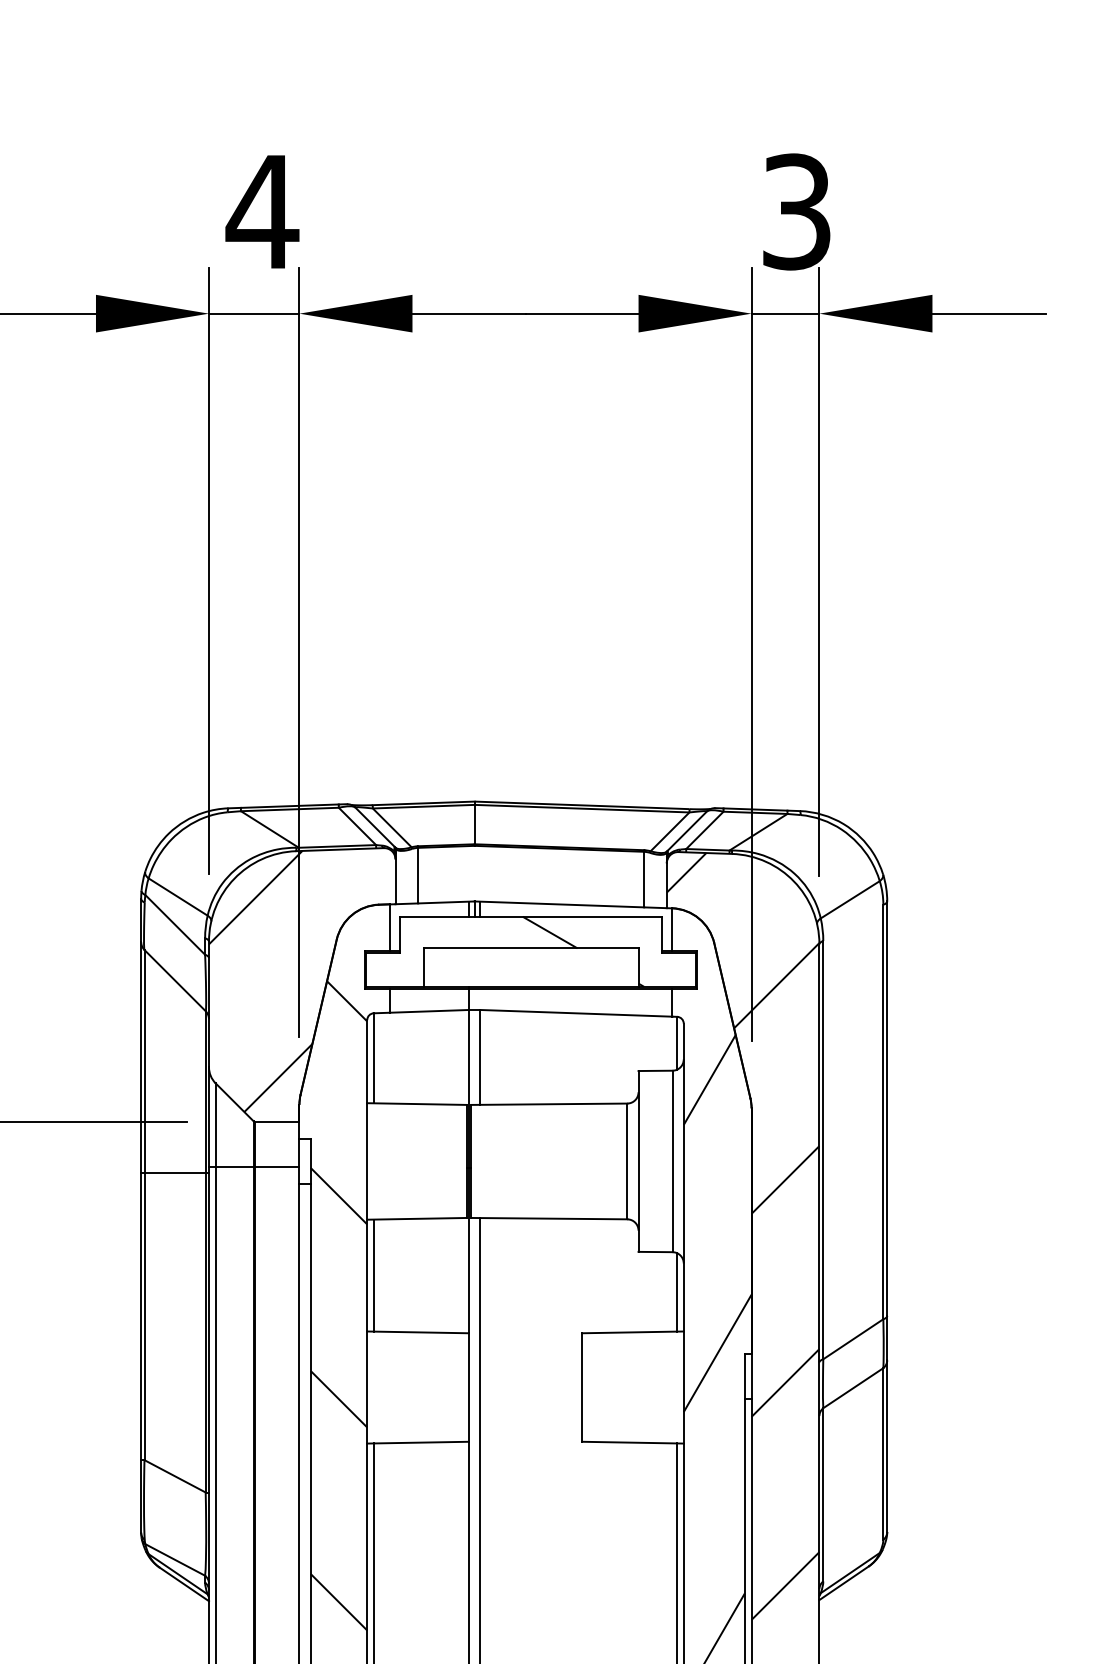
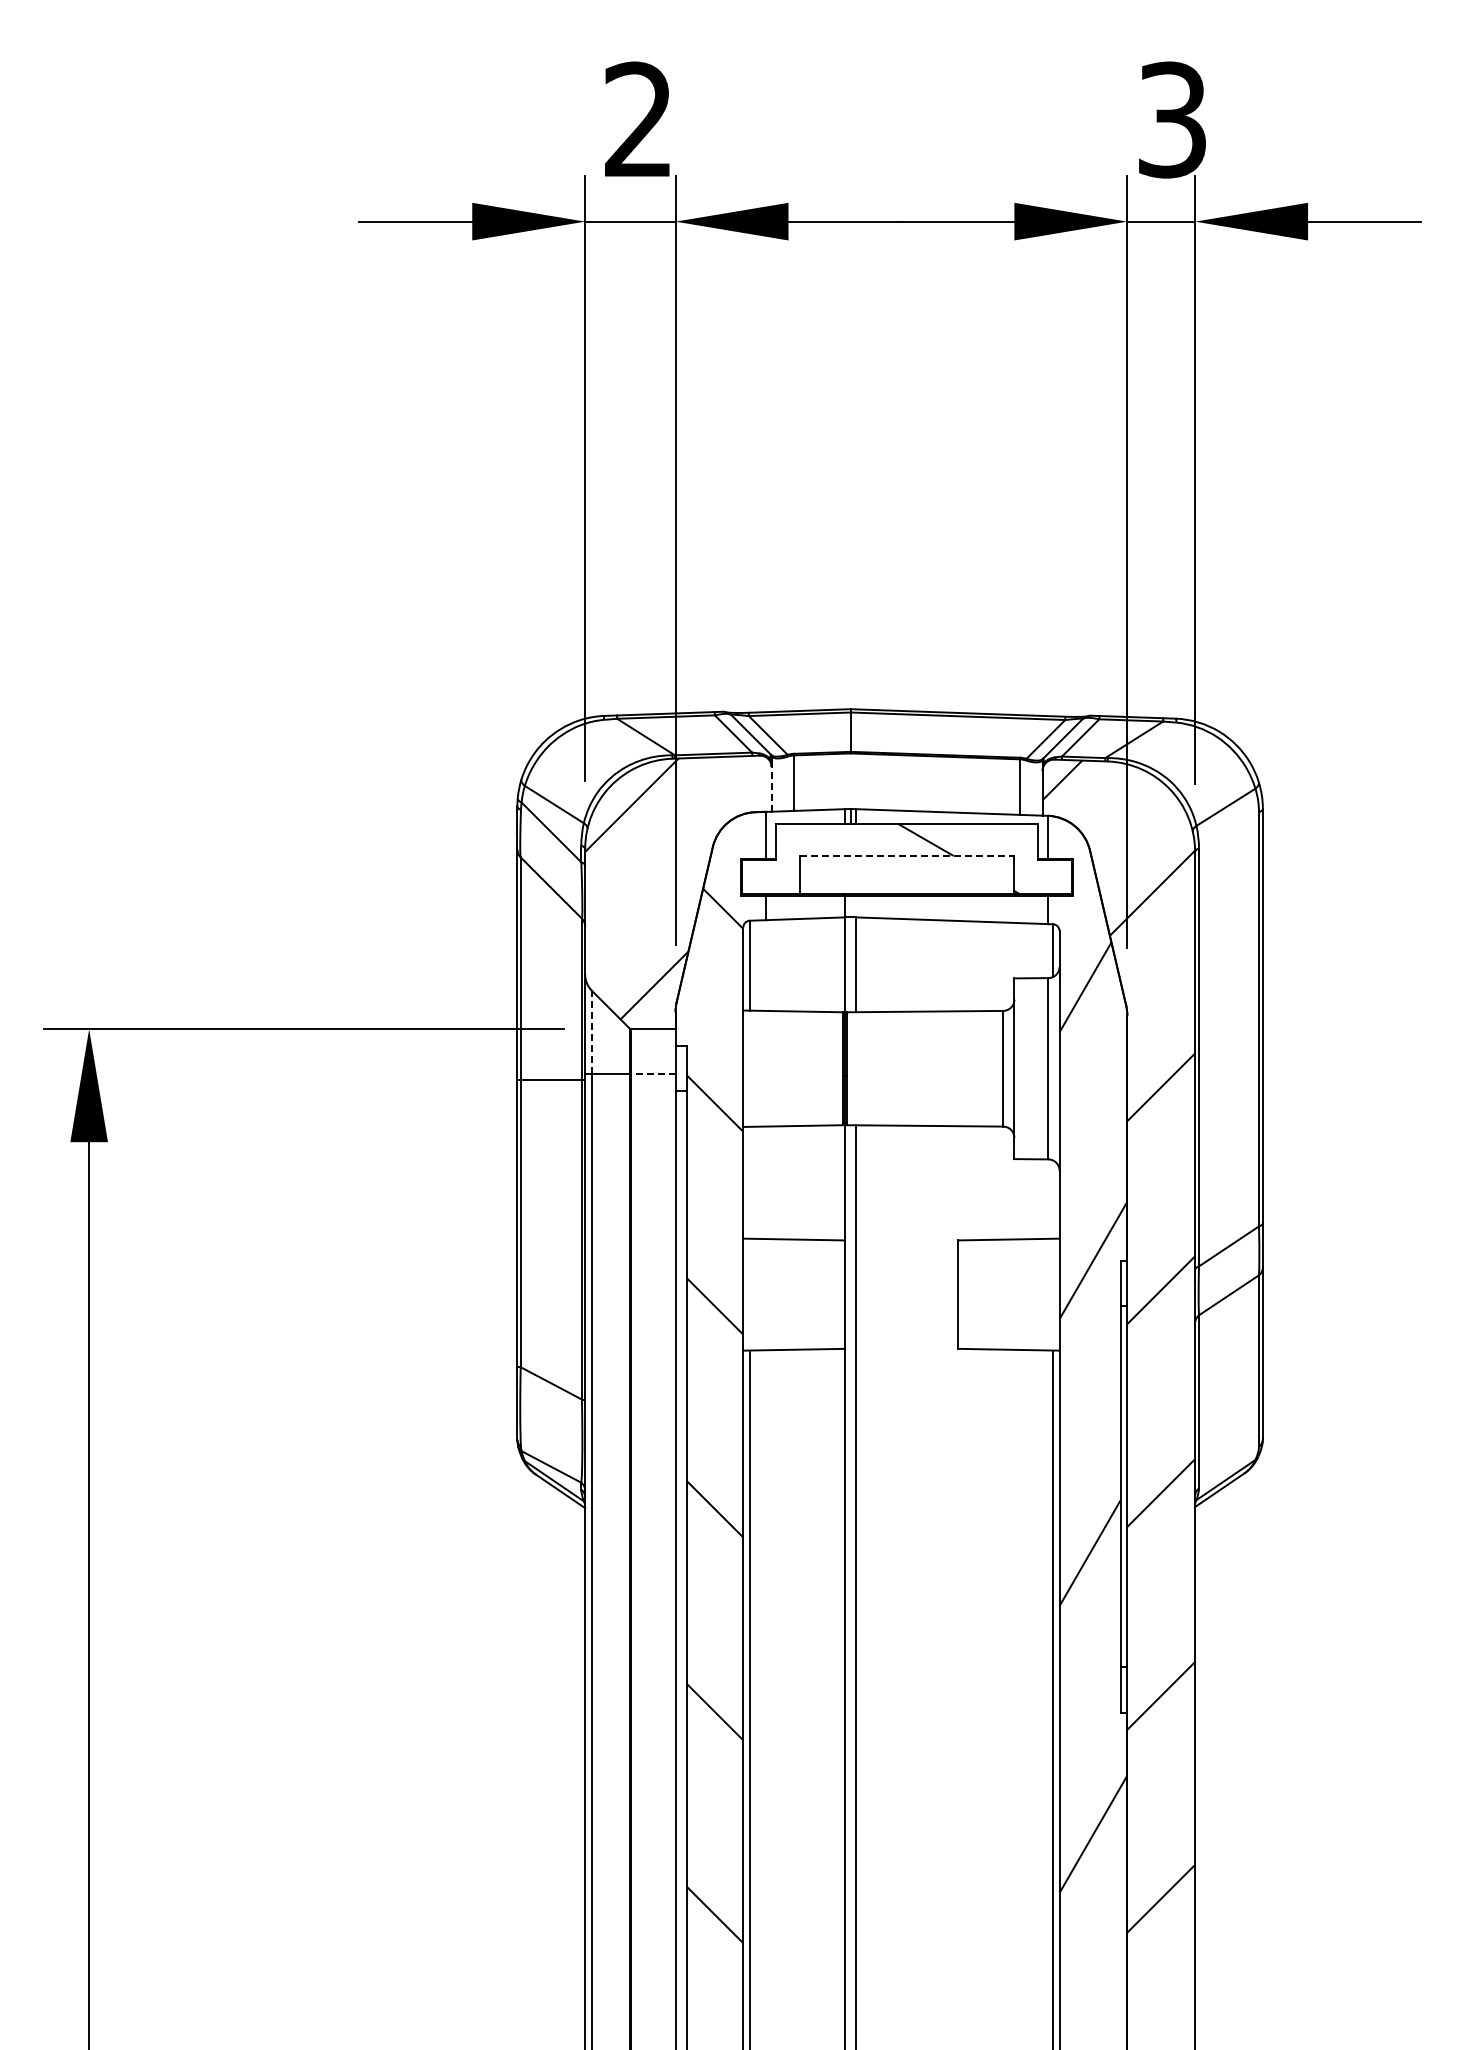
text: (262, 210) -> (638, 118), 4 -> 2
line: (395, 880) -> (771, 788), solid -> dashed
line: (531, 948) -> (907, 855), solid -> dashed
line: (215, 1125) -> (591, 1032), solid -> dashed
line: (276, 1167) -> (652, 1074), solid -> dashed
line: (373, 1275) -> (749, 1182), removed
line: (677, 1292) -> (1053, 1199), removed

